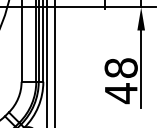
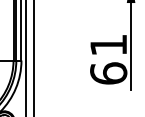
text: (120, 81) -> (107, 60), 48 -> 61

